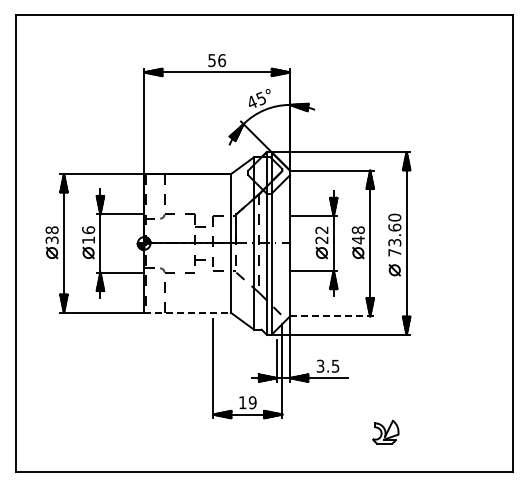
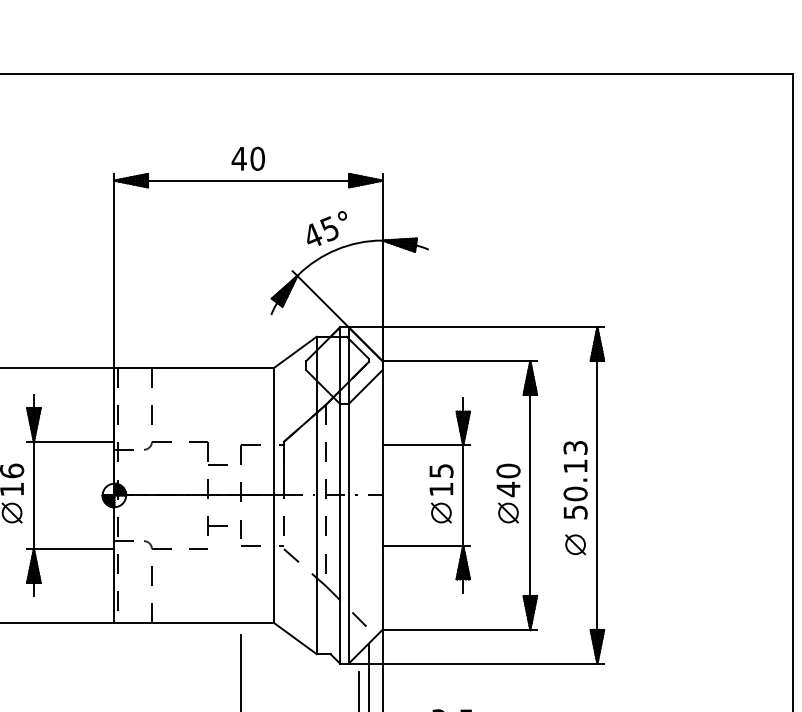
text: (216, 60) -> (247, 158), 56 -> 40
text: (358, 230) -> (508, 471), 48 -> 40
text: (321, 234) -> (440, 478), 22 -> 15
text: (394, 234) -> (574, 478), 73.60 -> 50.13
line: (188, 312) -> (195, 622), dashed -> solid
line: (331, 316) -> (459, 629), dashed -> solid

